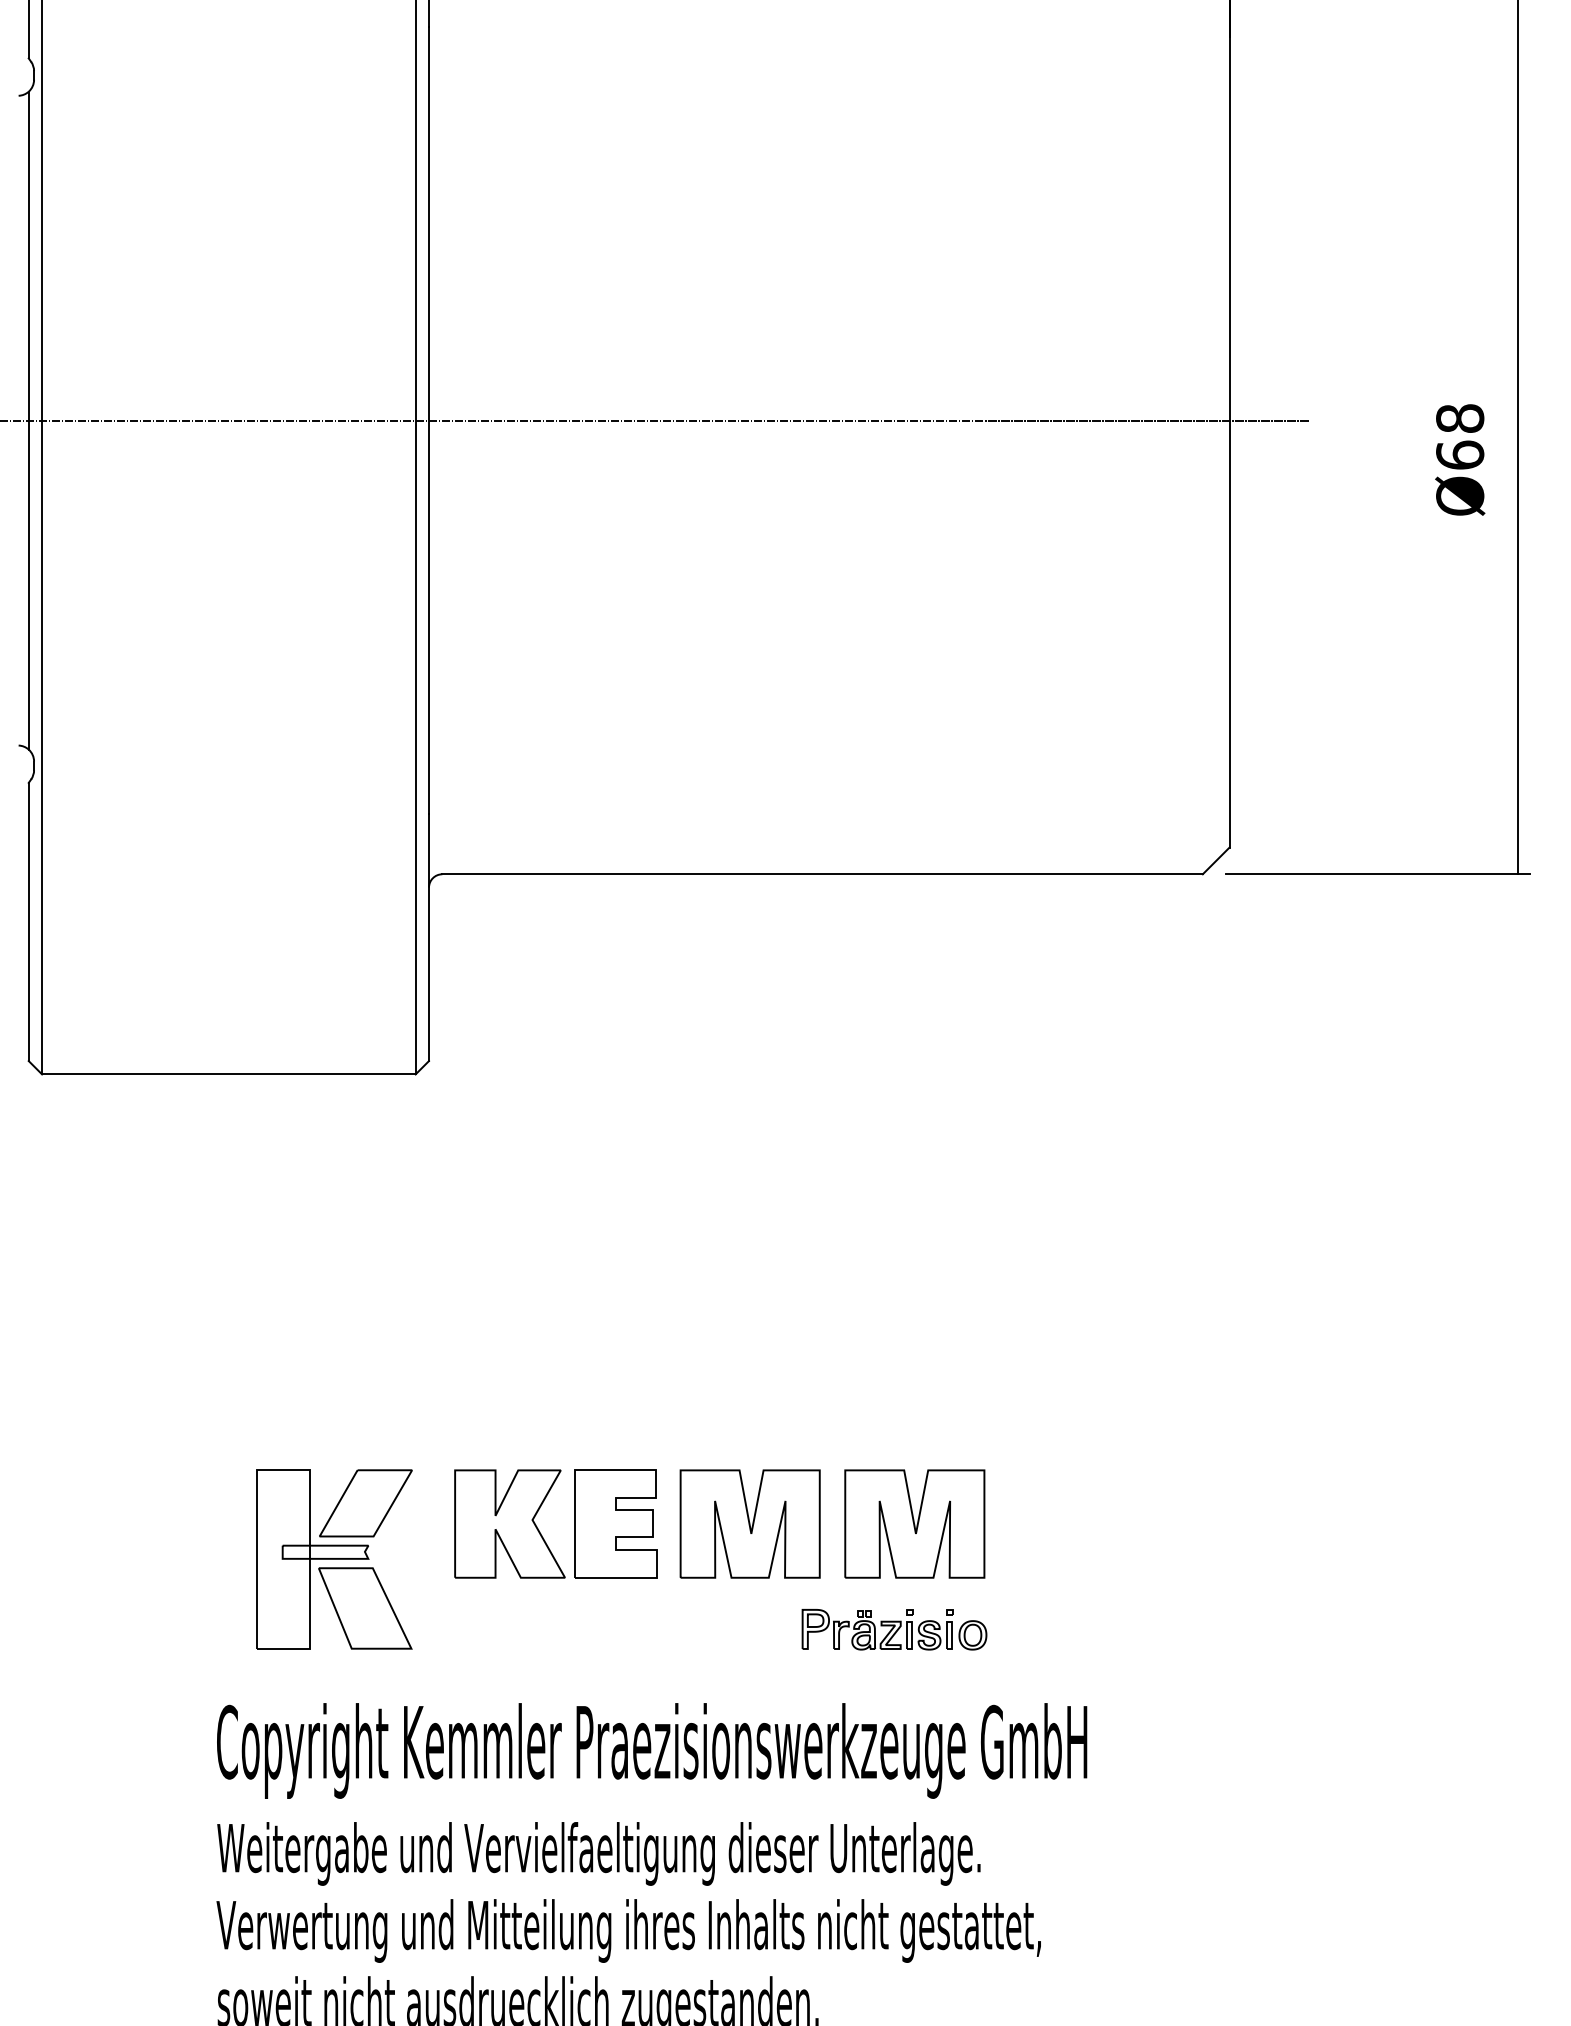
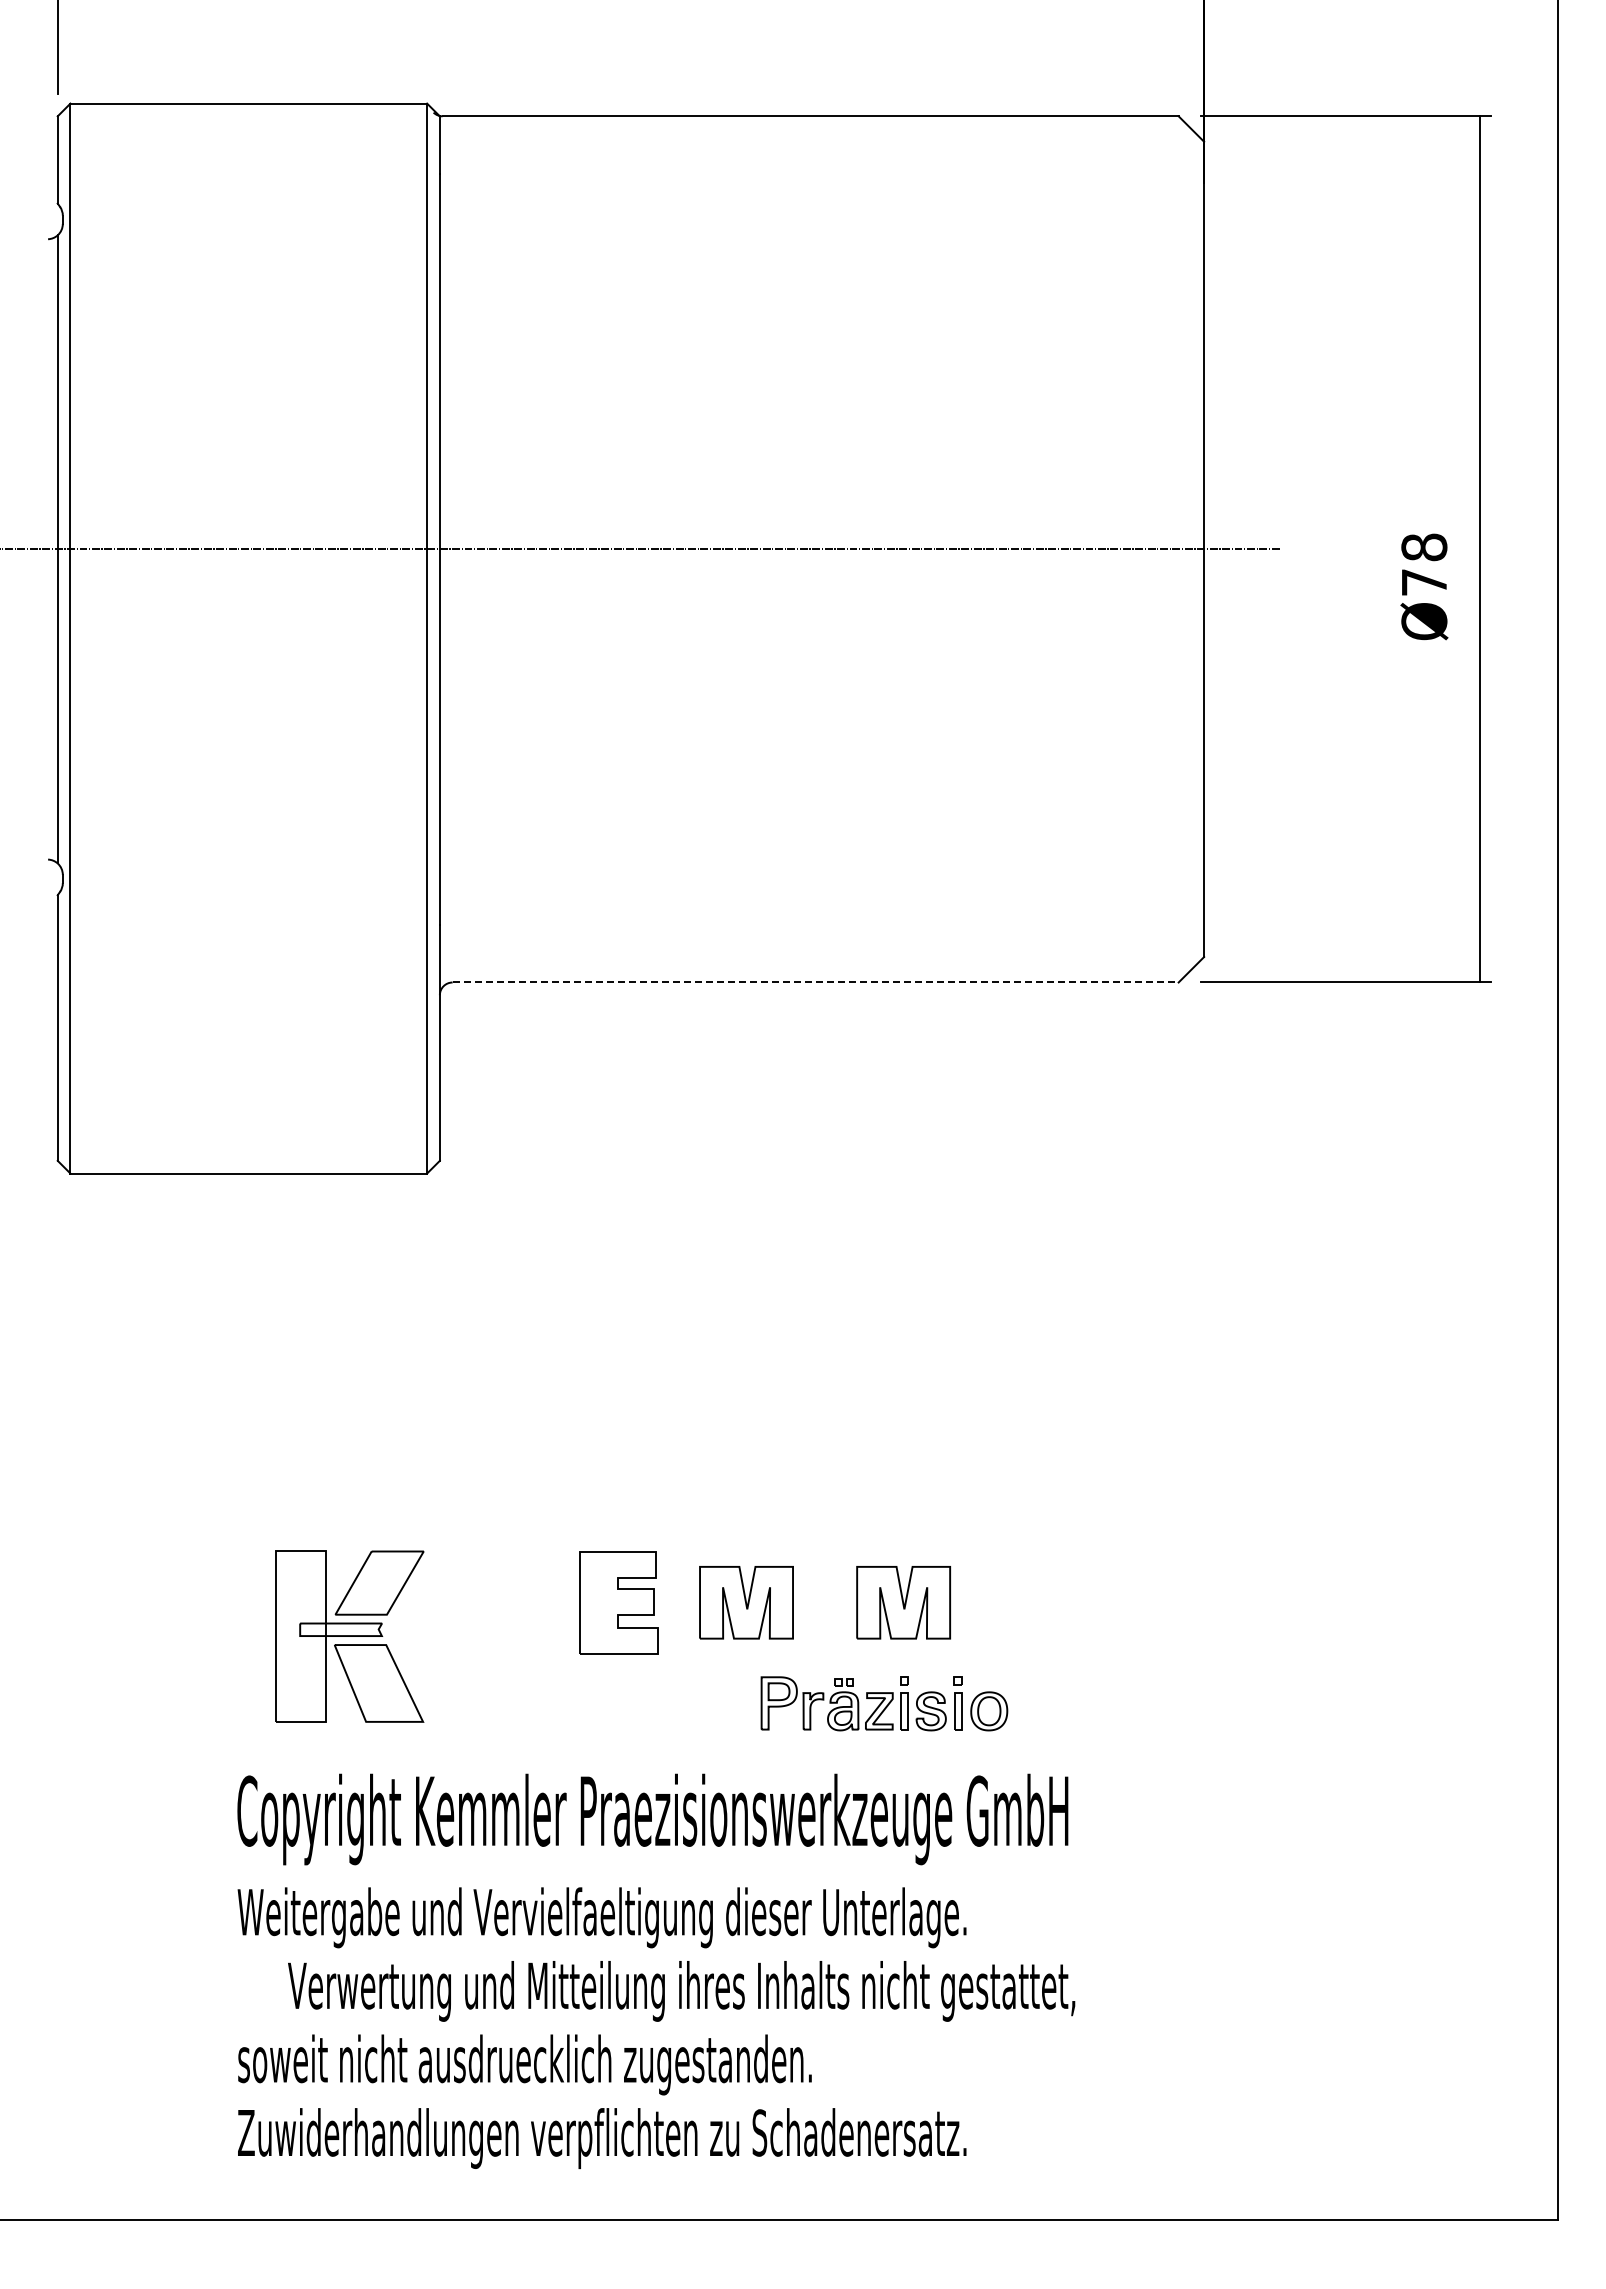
text: (1460, 454) -> (1424, 581), Ø68 -> Ø78
line: (823, 874) -> (816, 982), solid -> dashed
part: (509, 1523) -> (516, 1602), removed
part: (750, 1523) -> (746, 1602), size x0.7
part: (914, 1523) -> (903, 1602), size x0.7
part: (893, 1629) -> (883, 1703), size x1.4
text: (628, 1931) -> (681, 1991), moved

